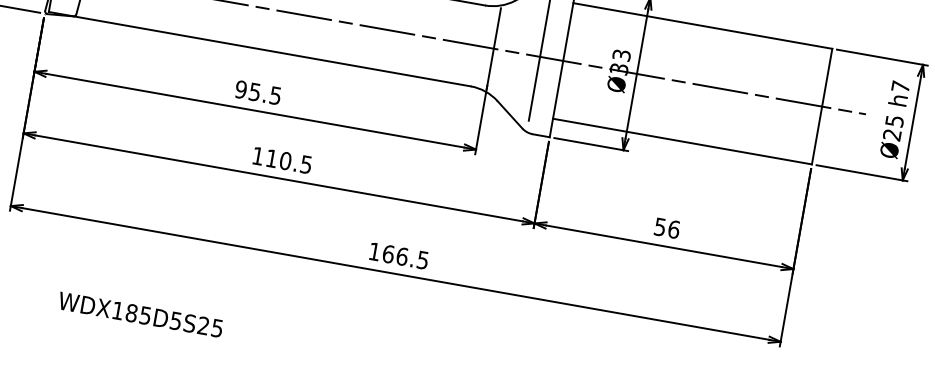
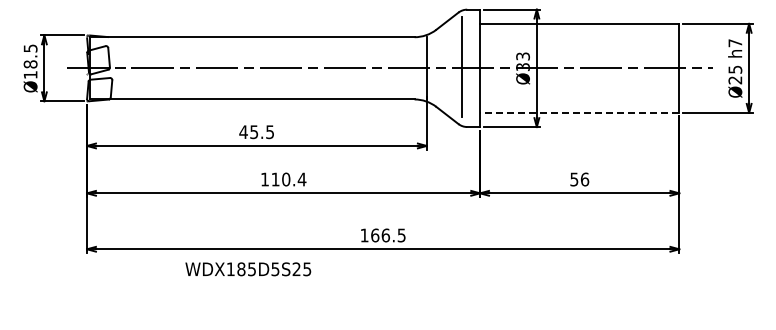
text: (240, 90) -> (243, 132), 95.5 -> 45.5
line: (682, 141) -> (579, 112), solid -> dashed
text: (305, 164) -> (301, 179), 110.5 -> 110.4
text: (140, 315) -> (248, 269), moved

